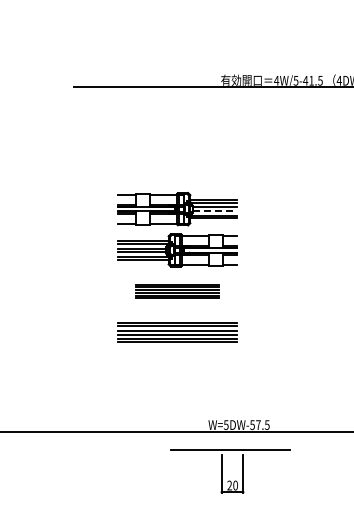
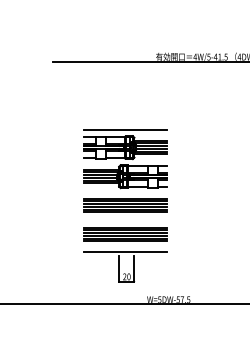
line: (177, 184) -> (125, 130), added
line: (214, 211) -> (151, 149), dashed -> solid
part: (177, 291) -> (125, 205), size x1.43
part: (222, 471) -> (119, 266), moved

